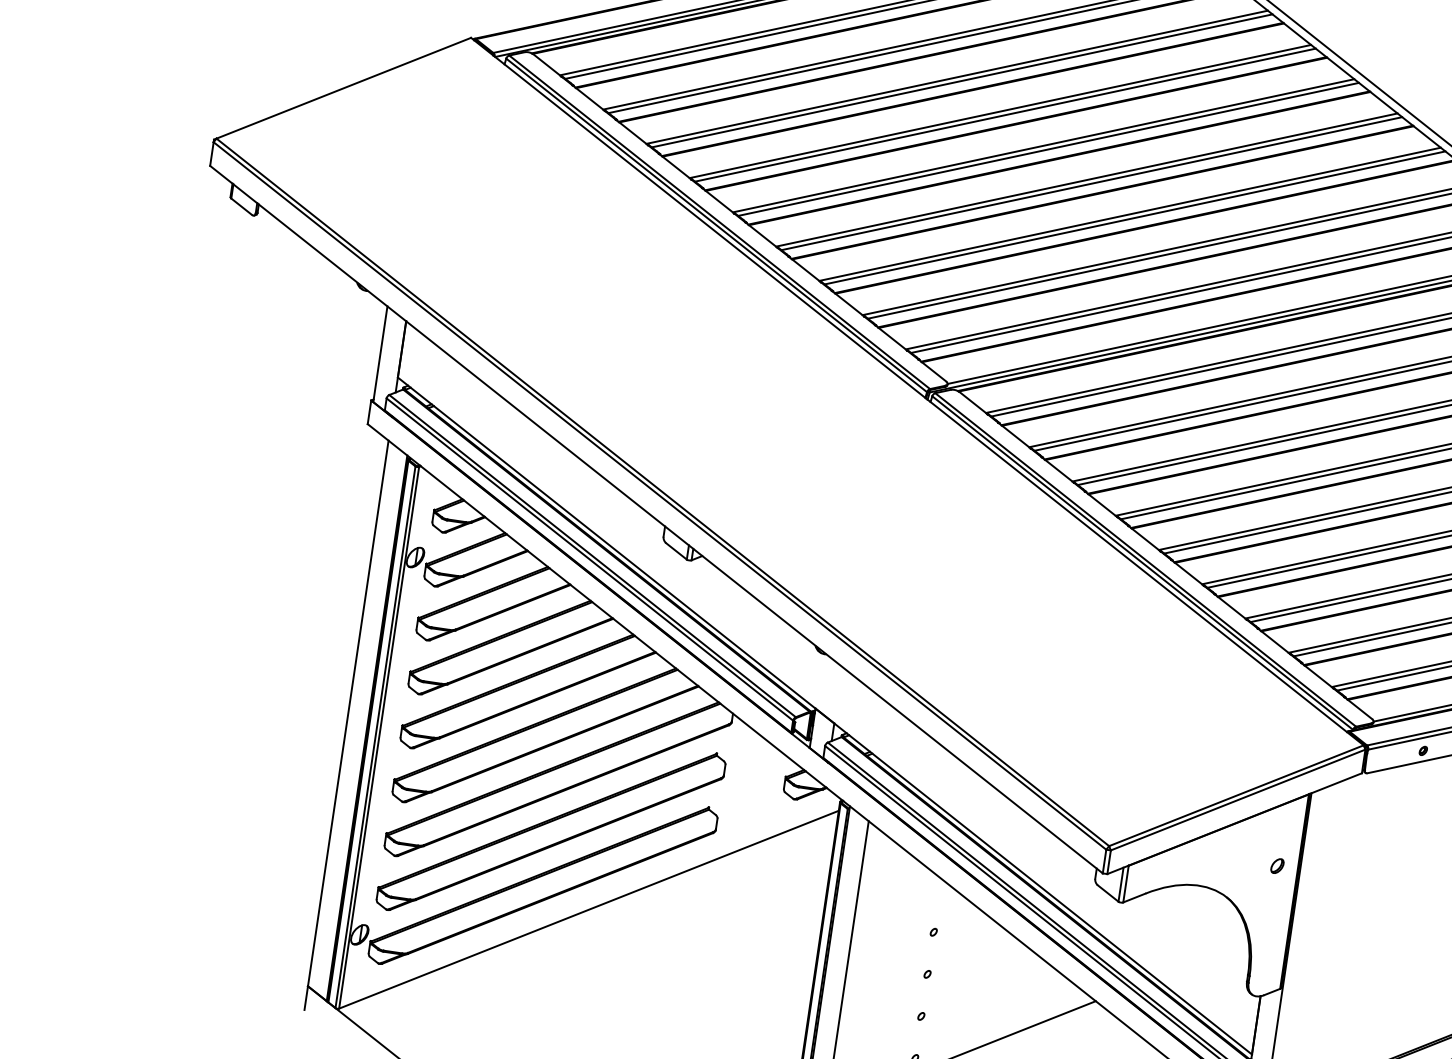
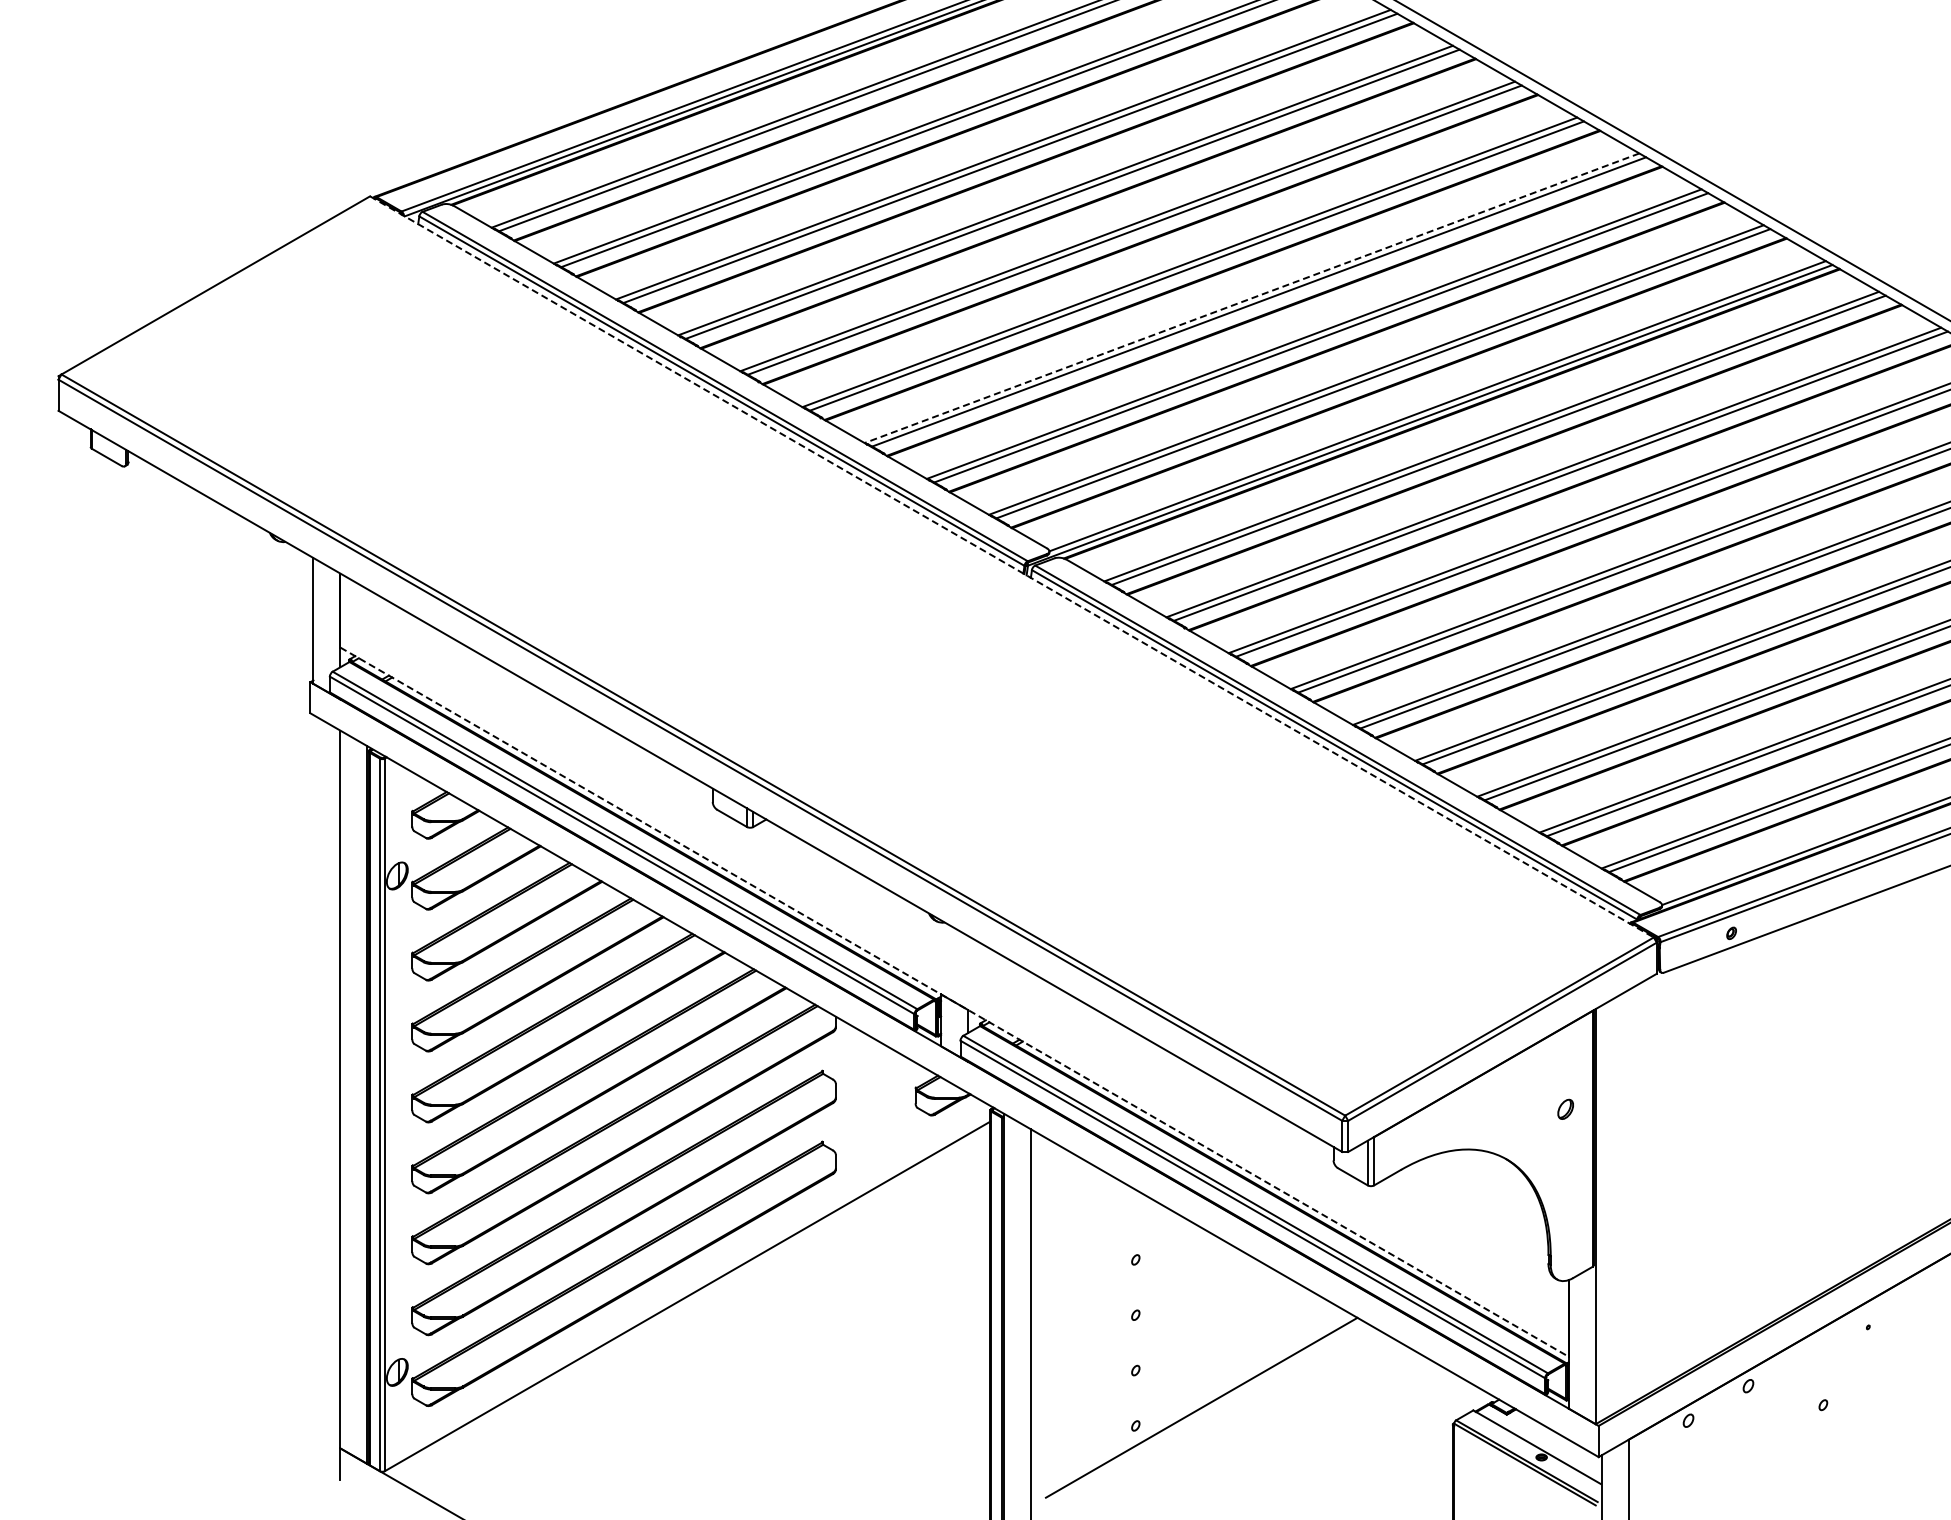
line: (1130, 214) -> (1252, 298), solid -> dashed
line: (917, 392) -> (1012, 567), solid -> dashed
line: (825, 716) -> (955, 1002), solid -> dashed

